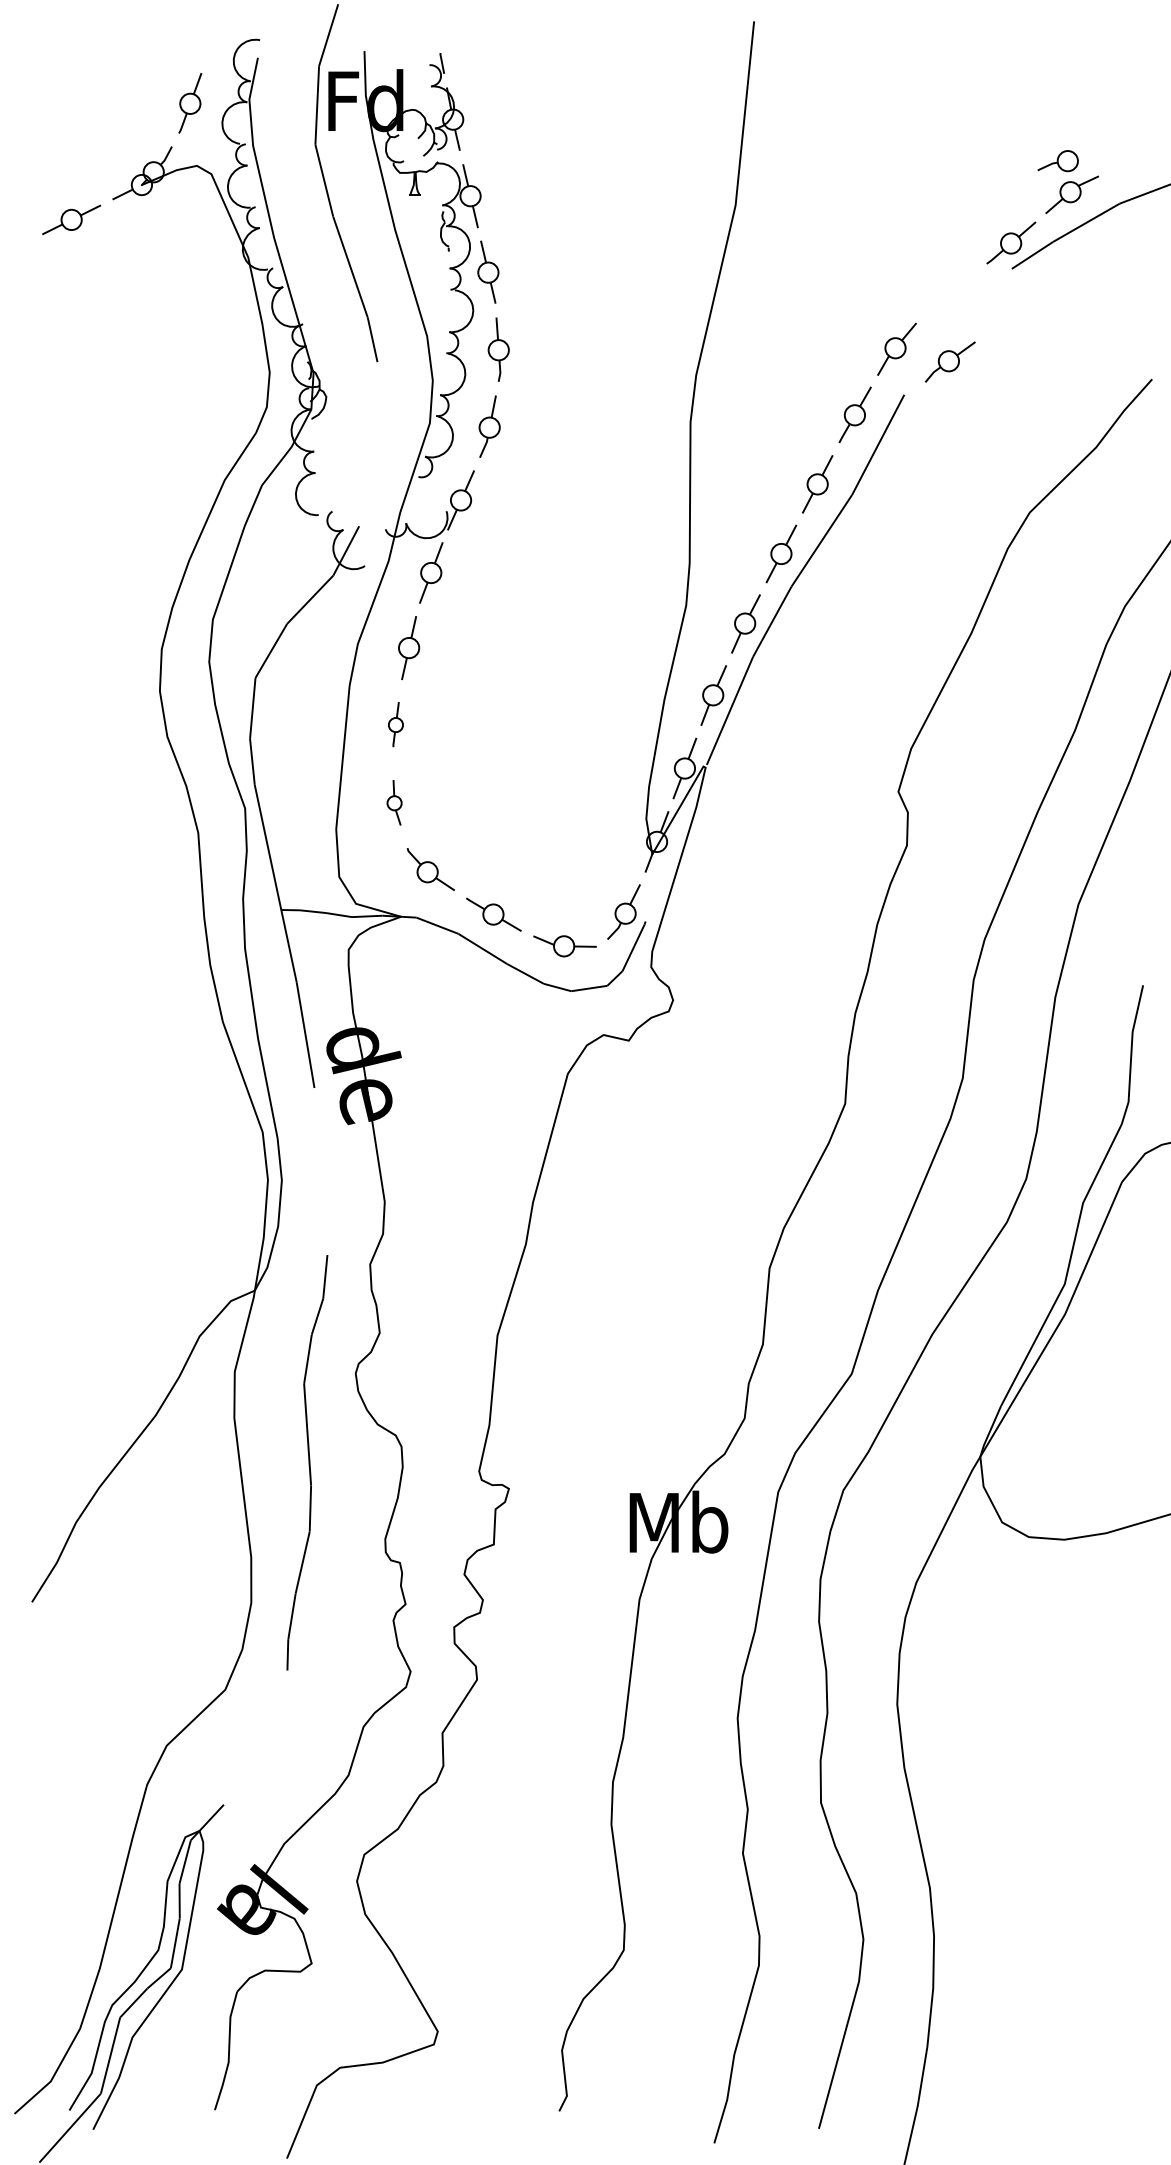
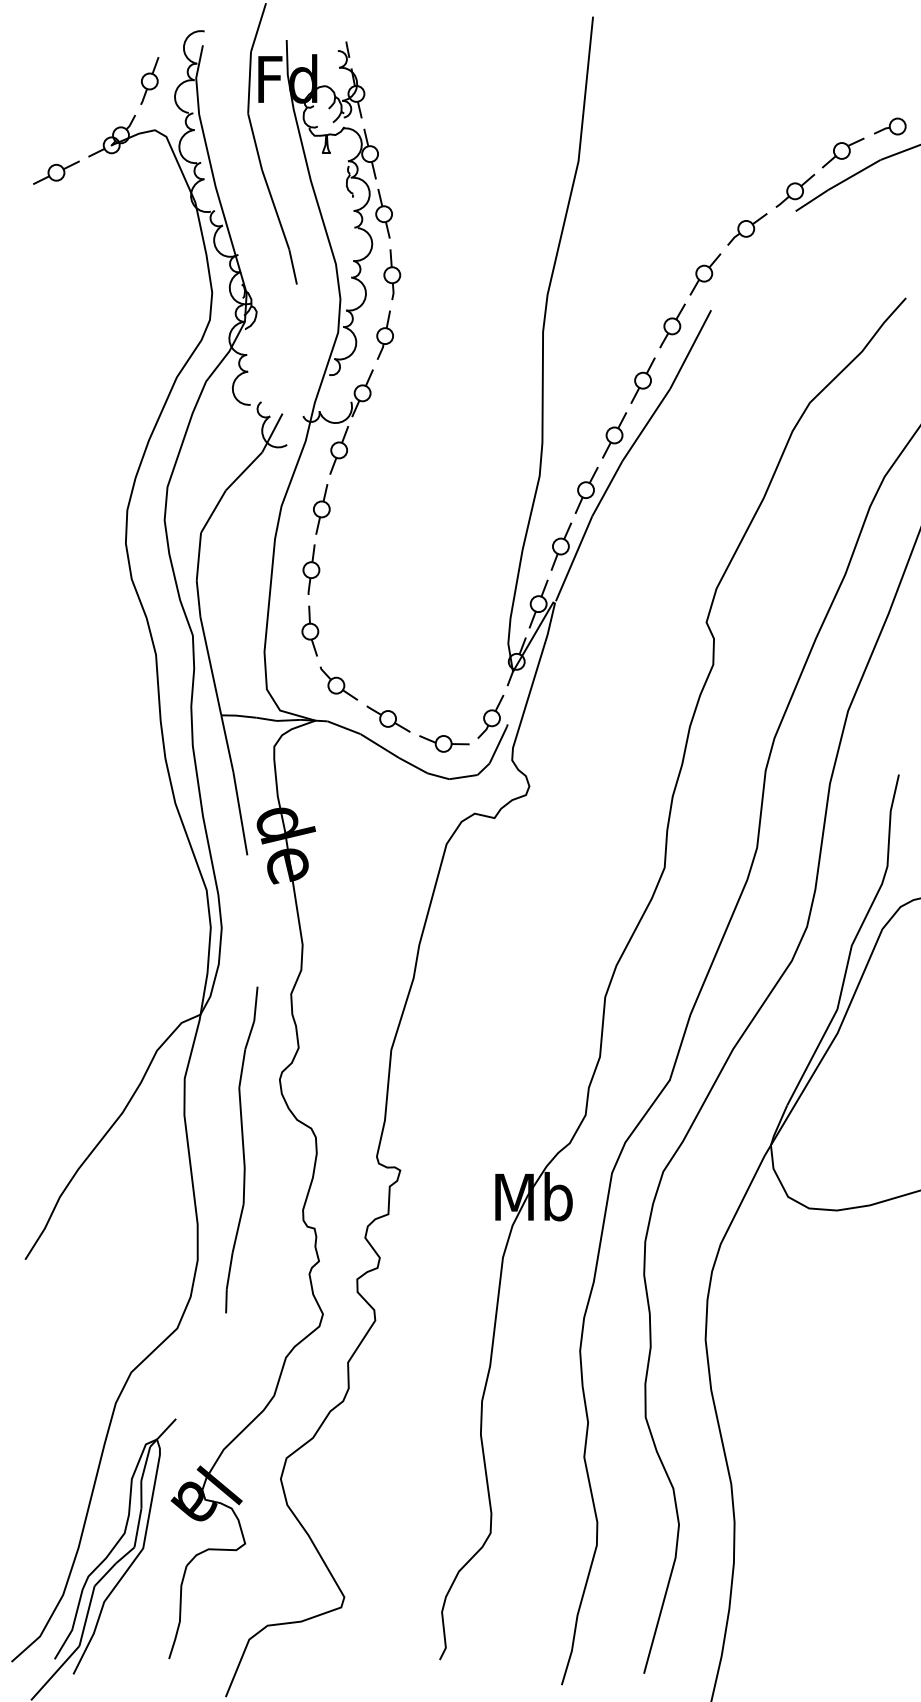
part: (1058, 161) -> (890, 126), moved
part: (950, 362) -> (747, 229), moved
part: (396, 724) -> (311, 569), size x1.43
part: (394, 802) -> (310, 630), size x1.43

